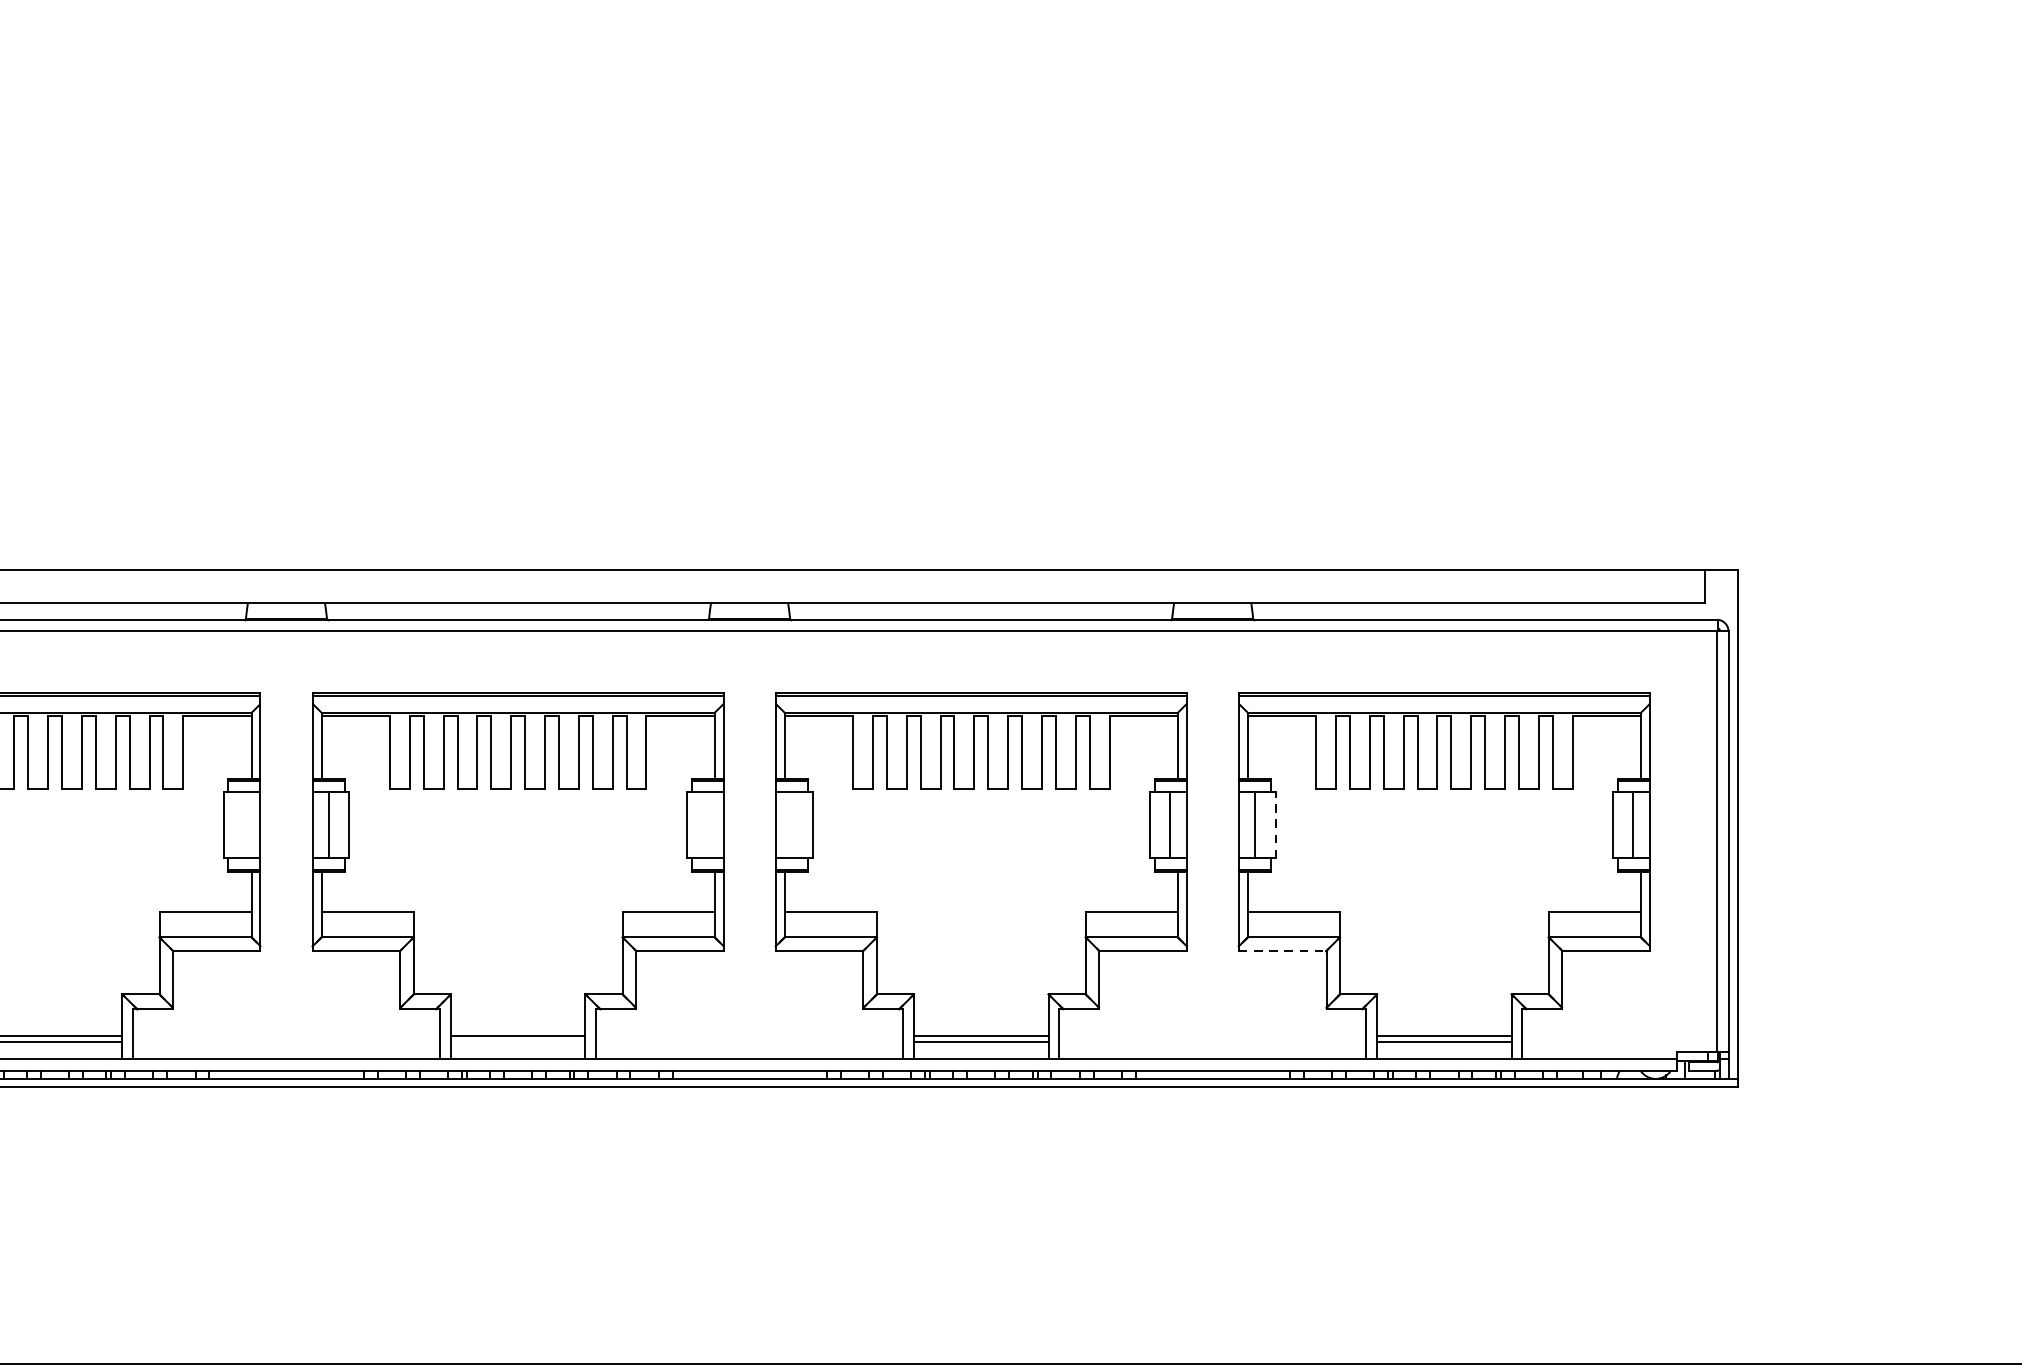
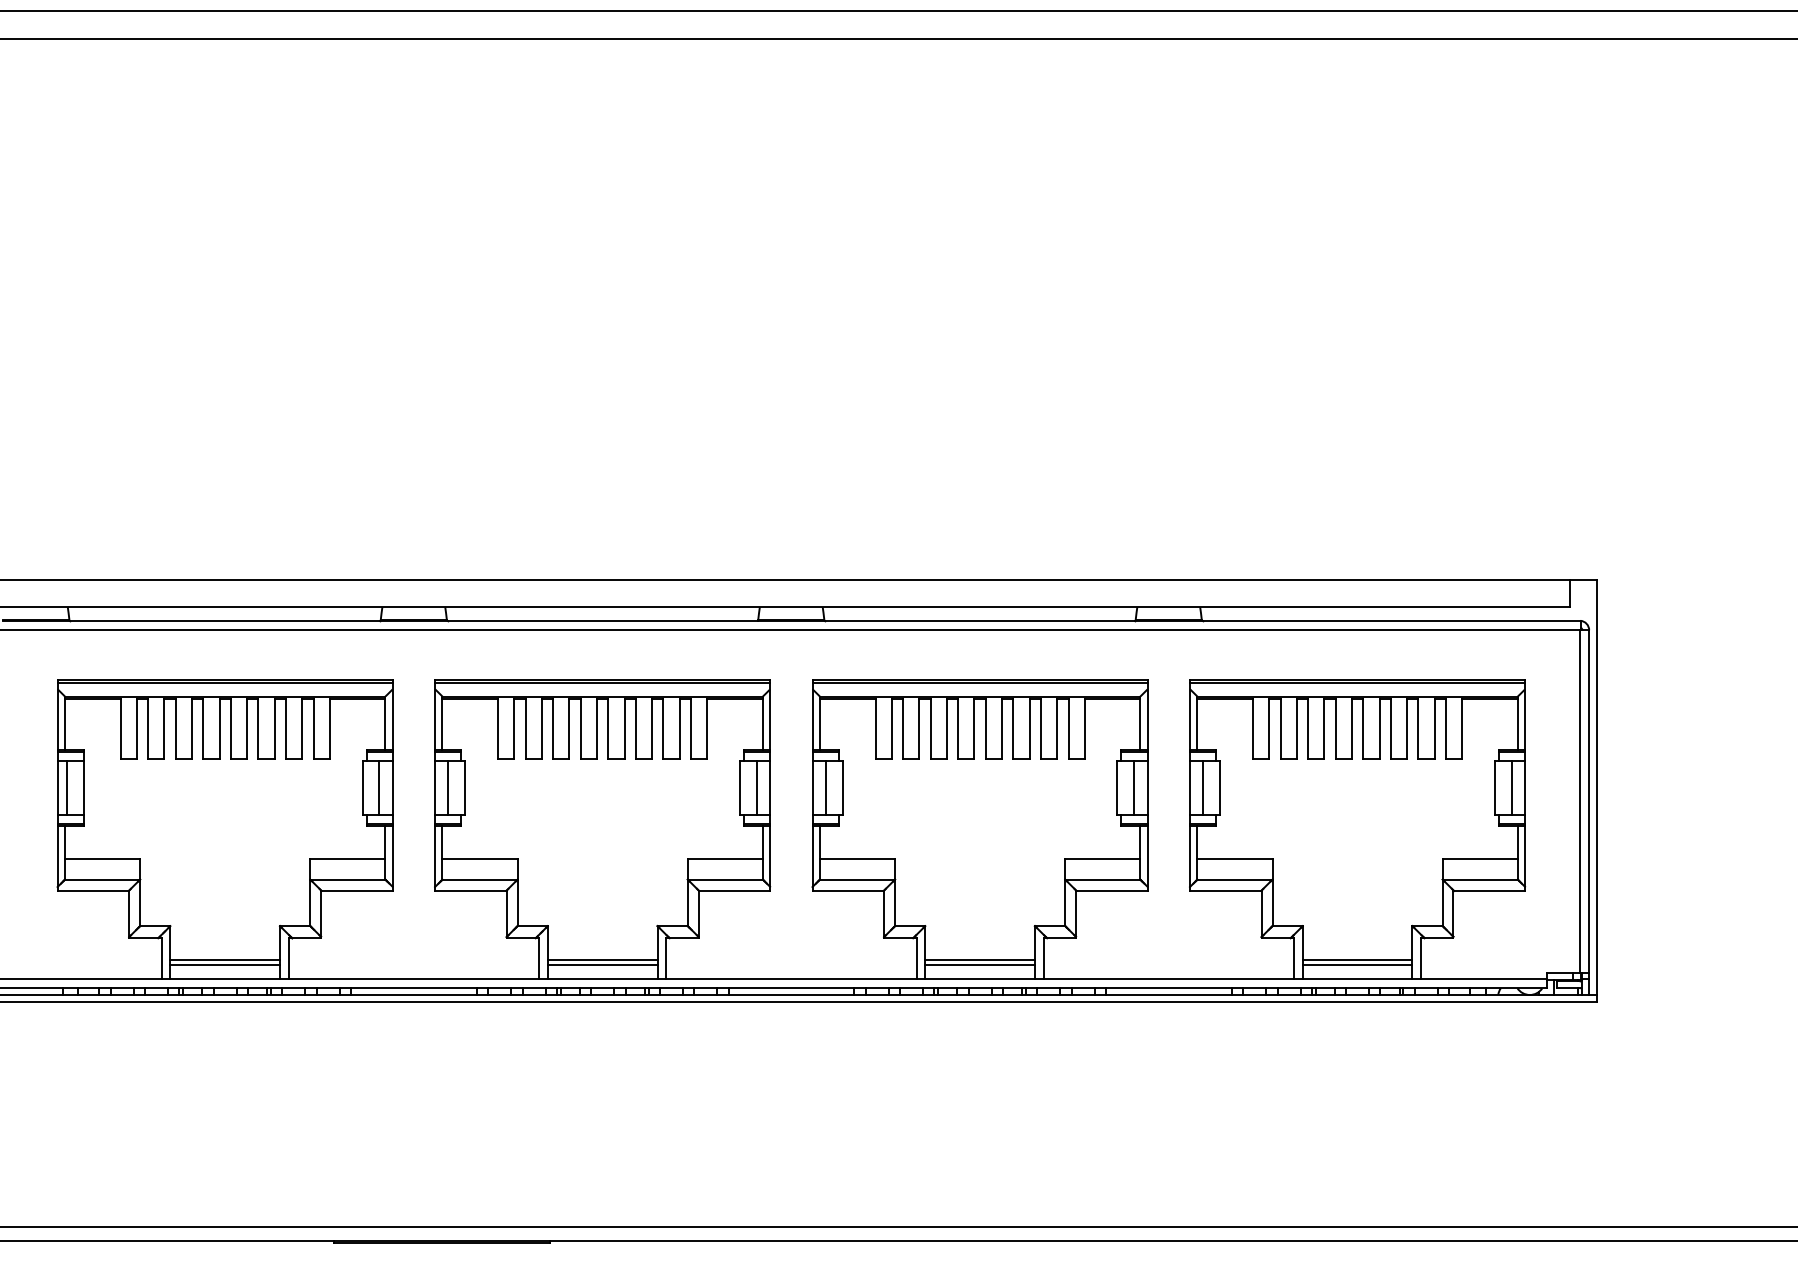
line: (1276, 824) -> (1220, 787), dashed -> solid
line: (244, 825) -> (379, 788), added
line: (706, 825) -> (756, 788), added
line: (791, 825) -> (825, 788), added
line: (1282, 950) -> (1225, 890), dashed -> solid
line: (517, 1042) -> (602, 965), added

